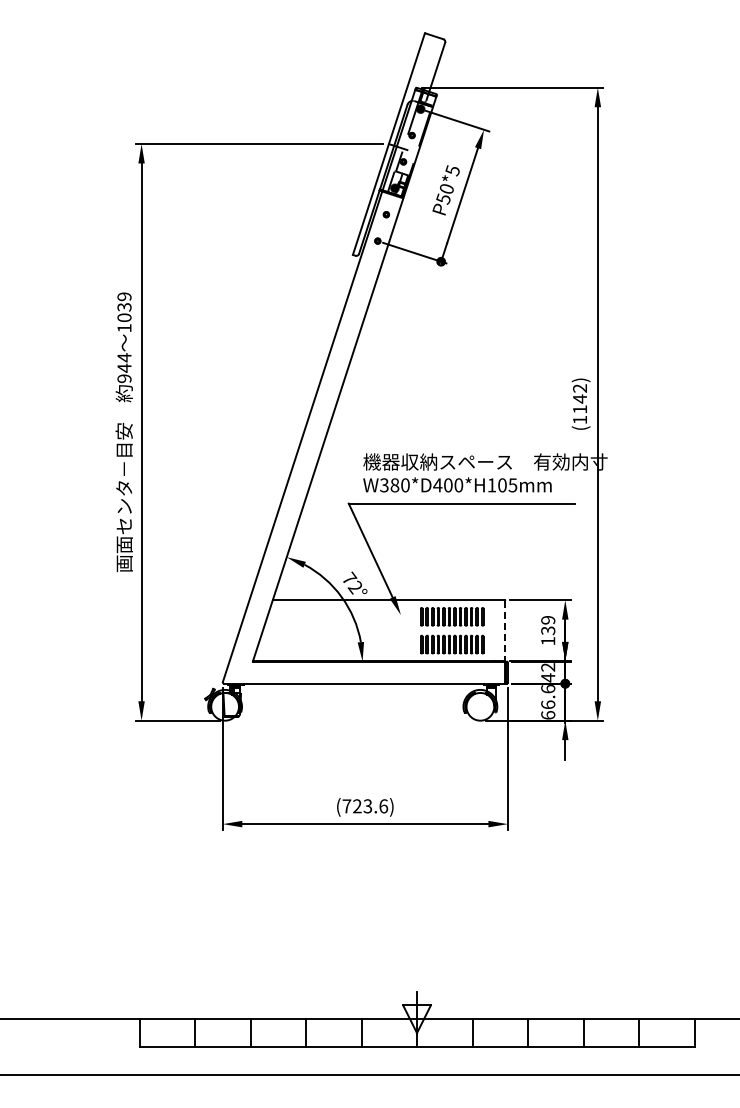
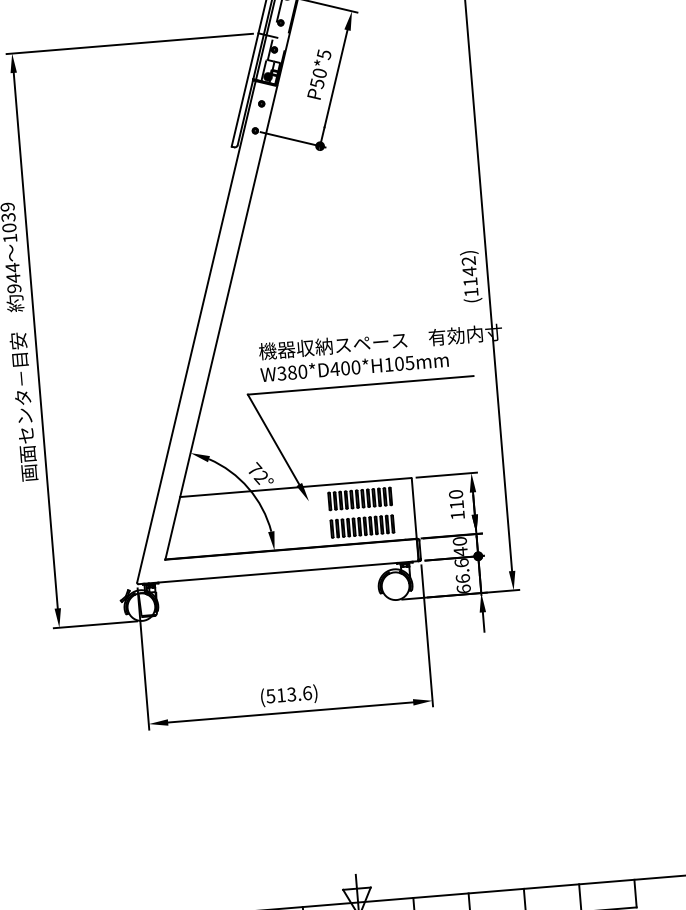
text: (548, 625) -> (456, 499), 139 -> 110
line: (505, 630) -> (414, 508), dashed -> solid
text: (548, 667) -> (460, 541), 42 -> 40
text: (351, 806) -> (275, 696), (723.6) -> (513.6)

